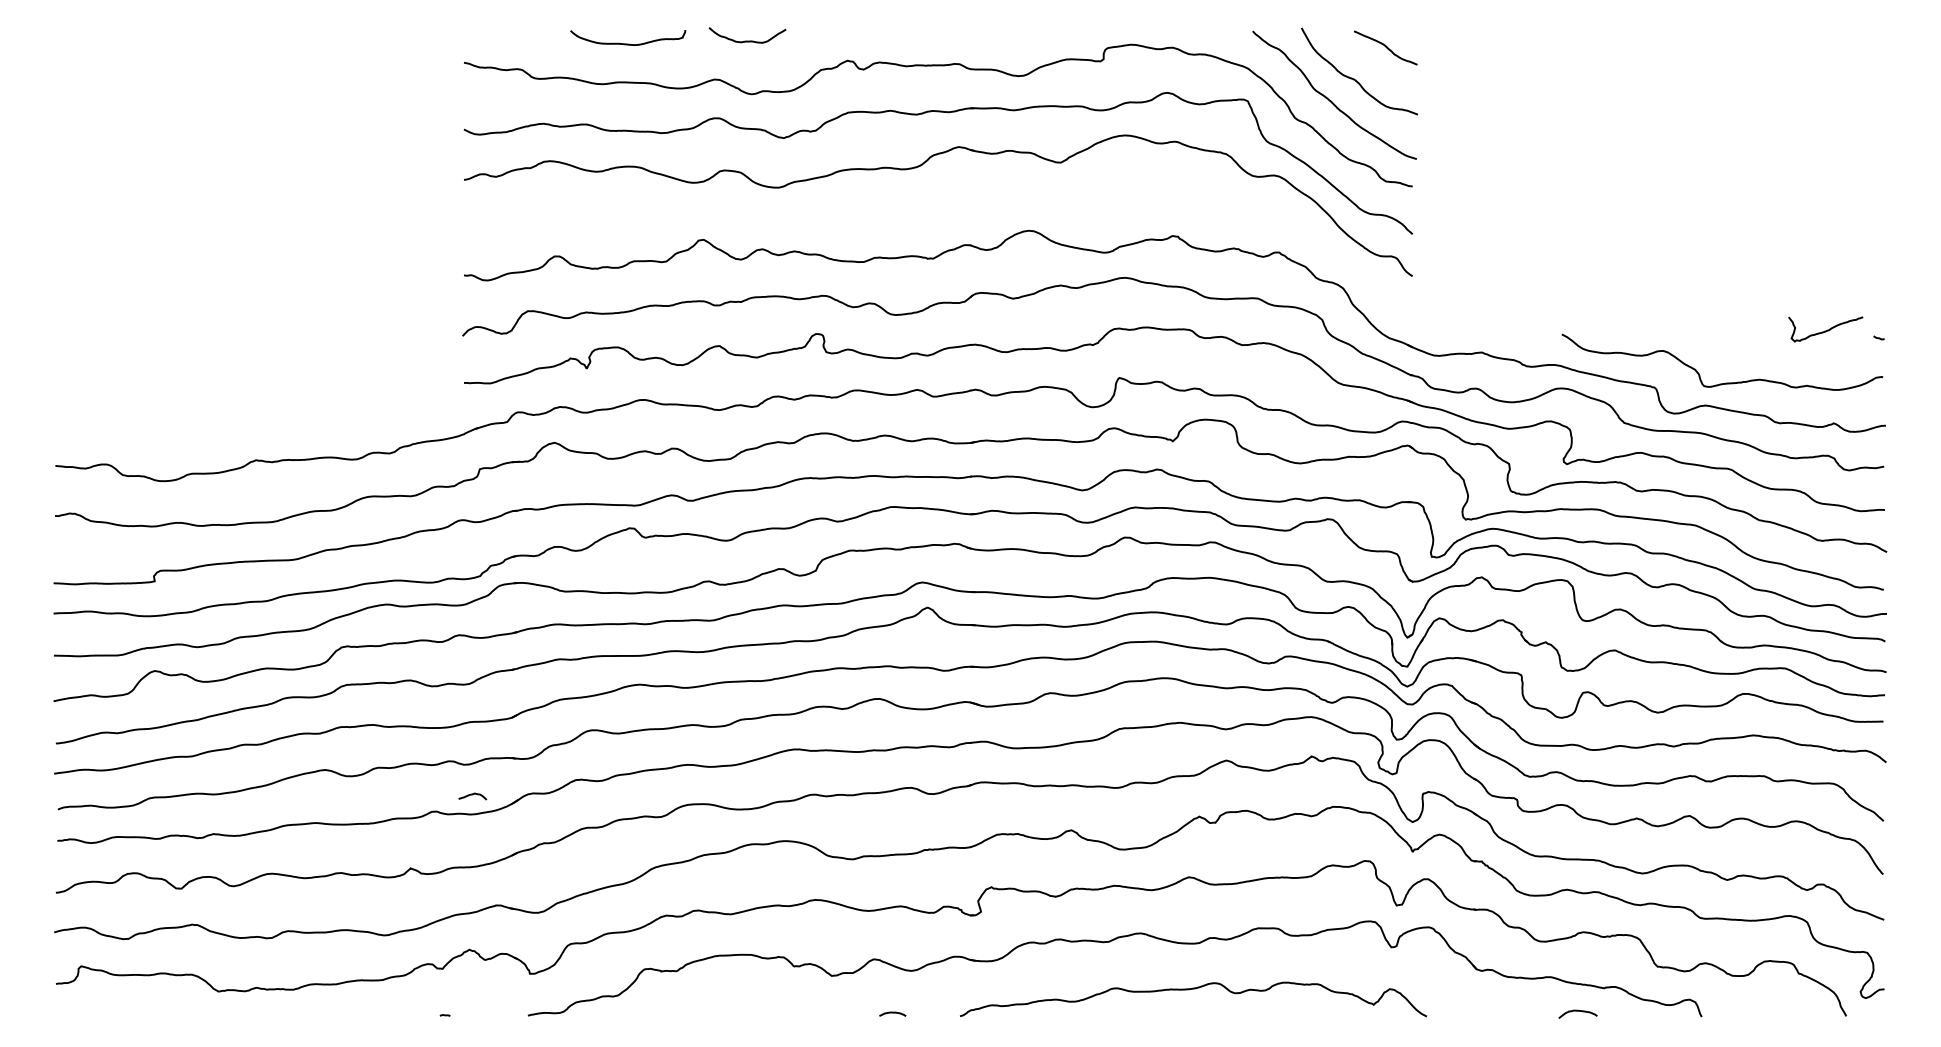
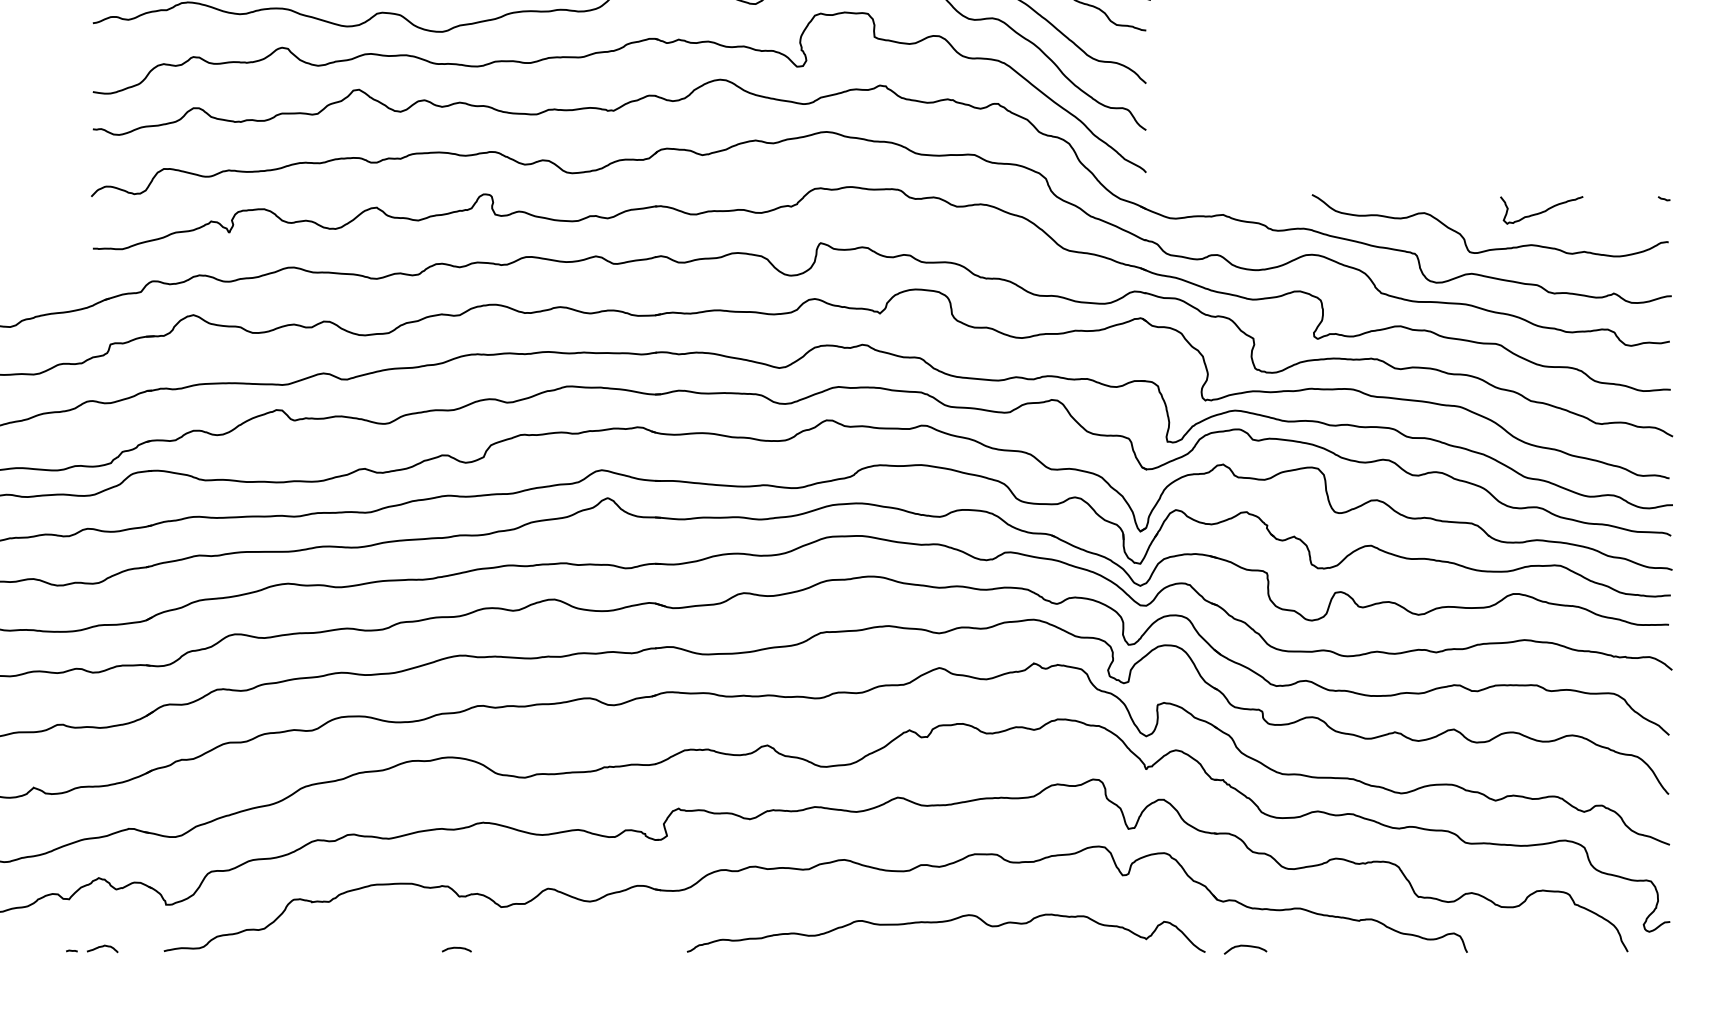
part: (929, 206) -> (609, 52), added
curve: (1825, 330) -> (1541, 211), moved
curve: (472, 795) -> (102, 947), moved
curve: (1189, 990) -> (941, 923), moved
curve: (1577, 1011) -> (1244, 946), moved
curve: (892, 1013) -> (456, 948), moved

